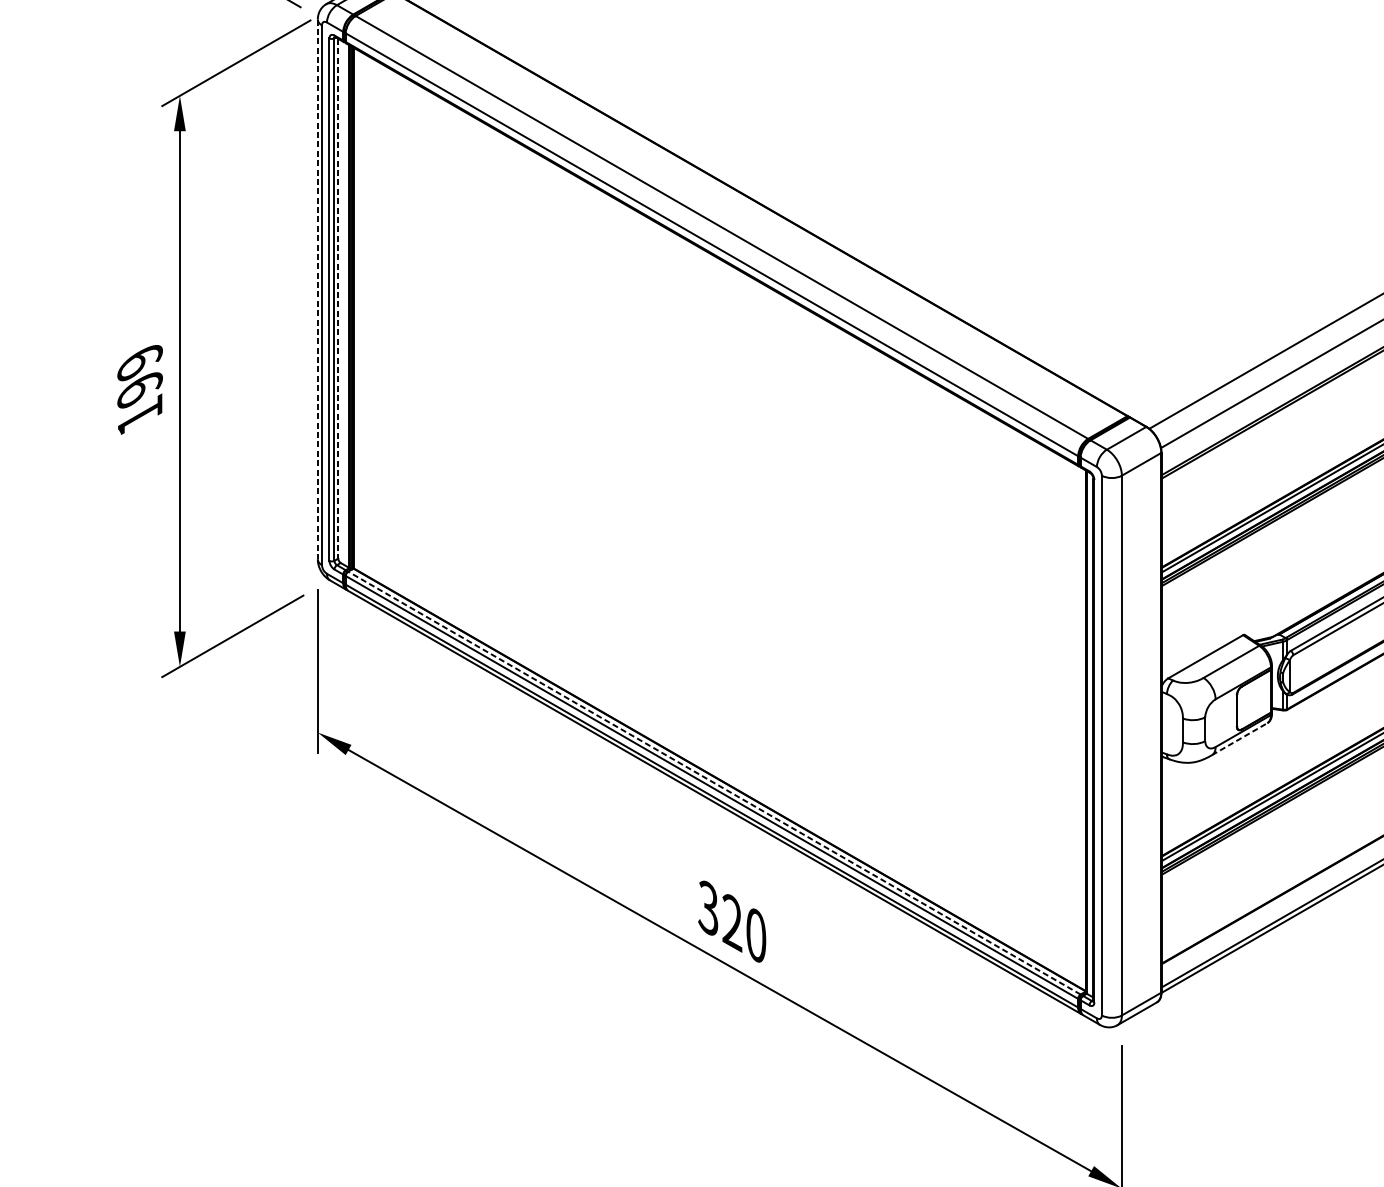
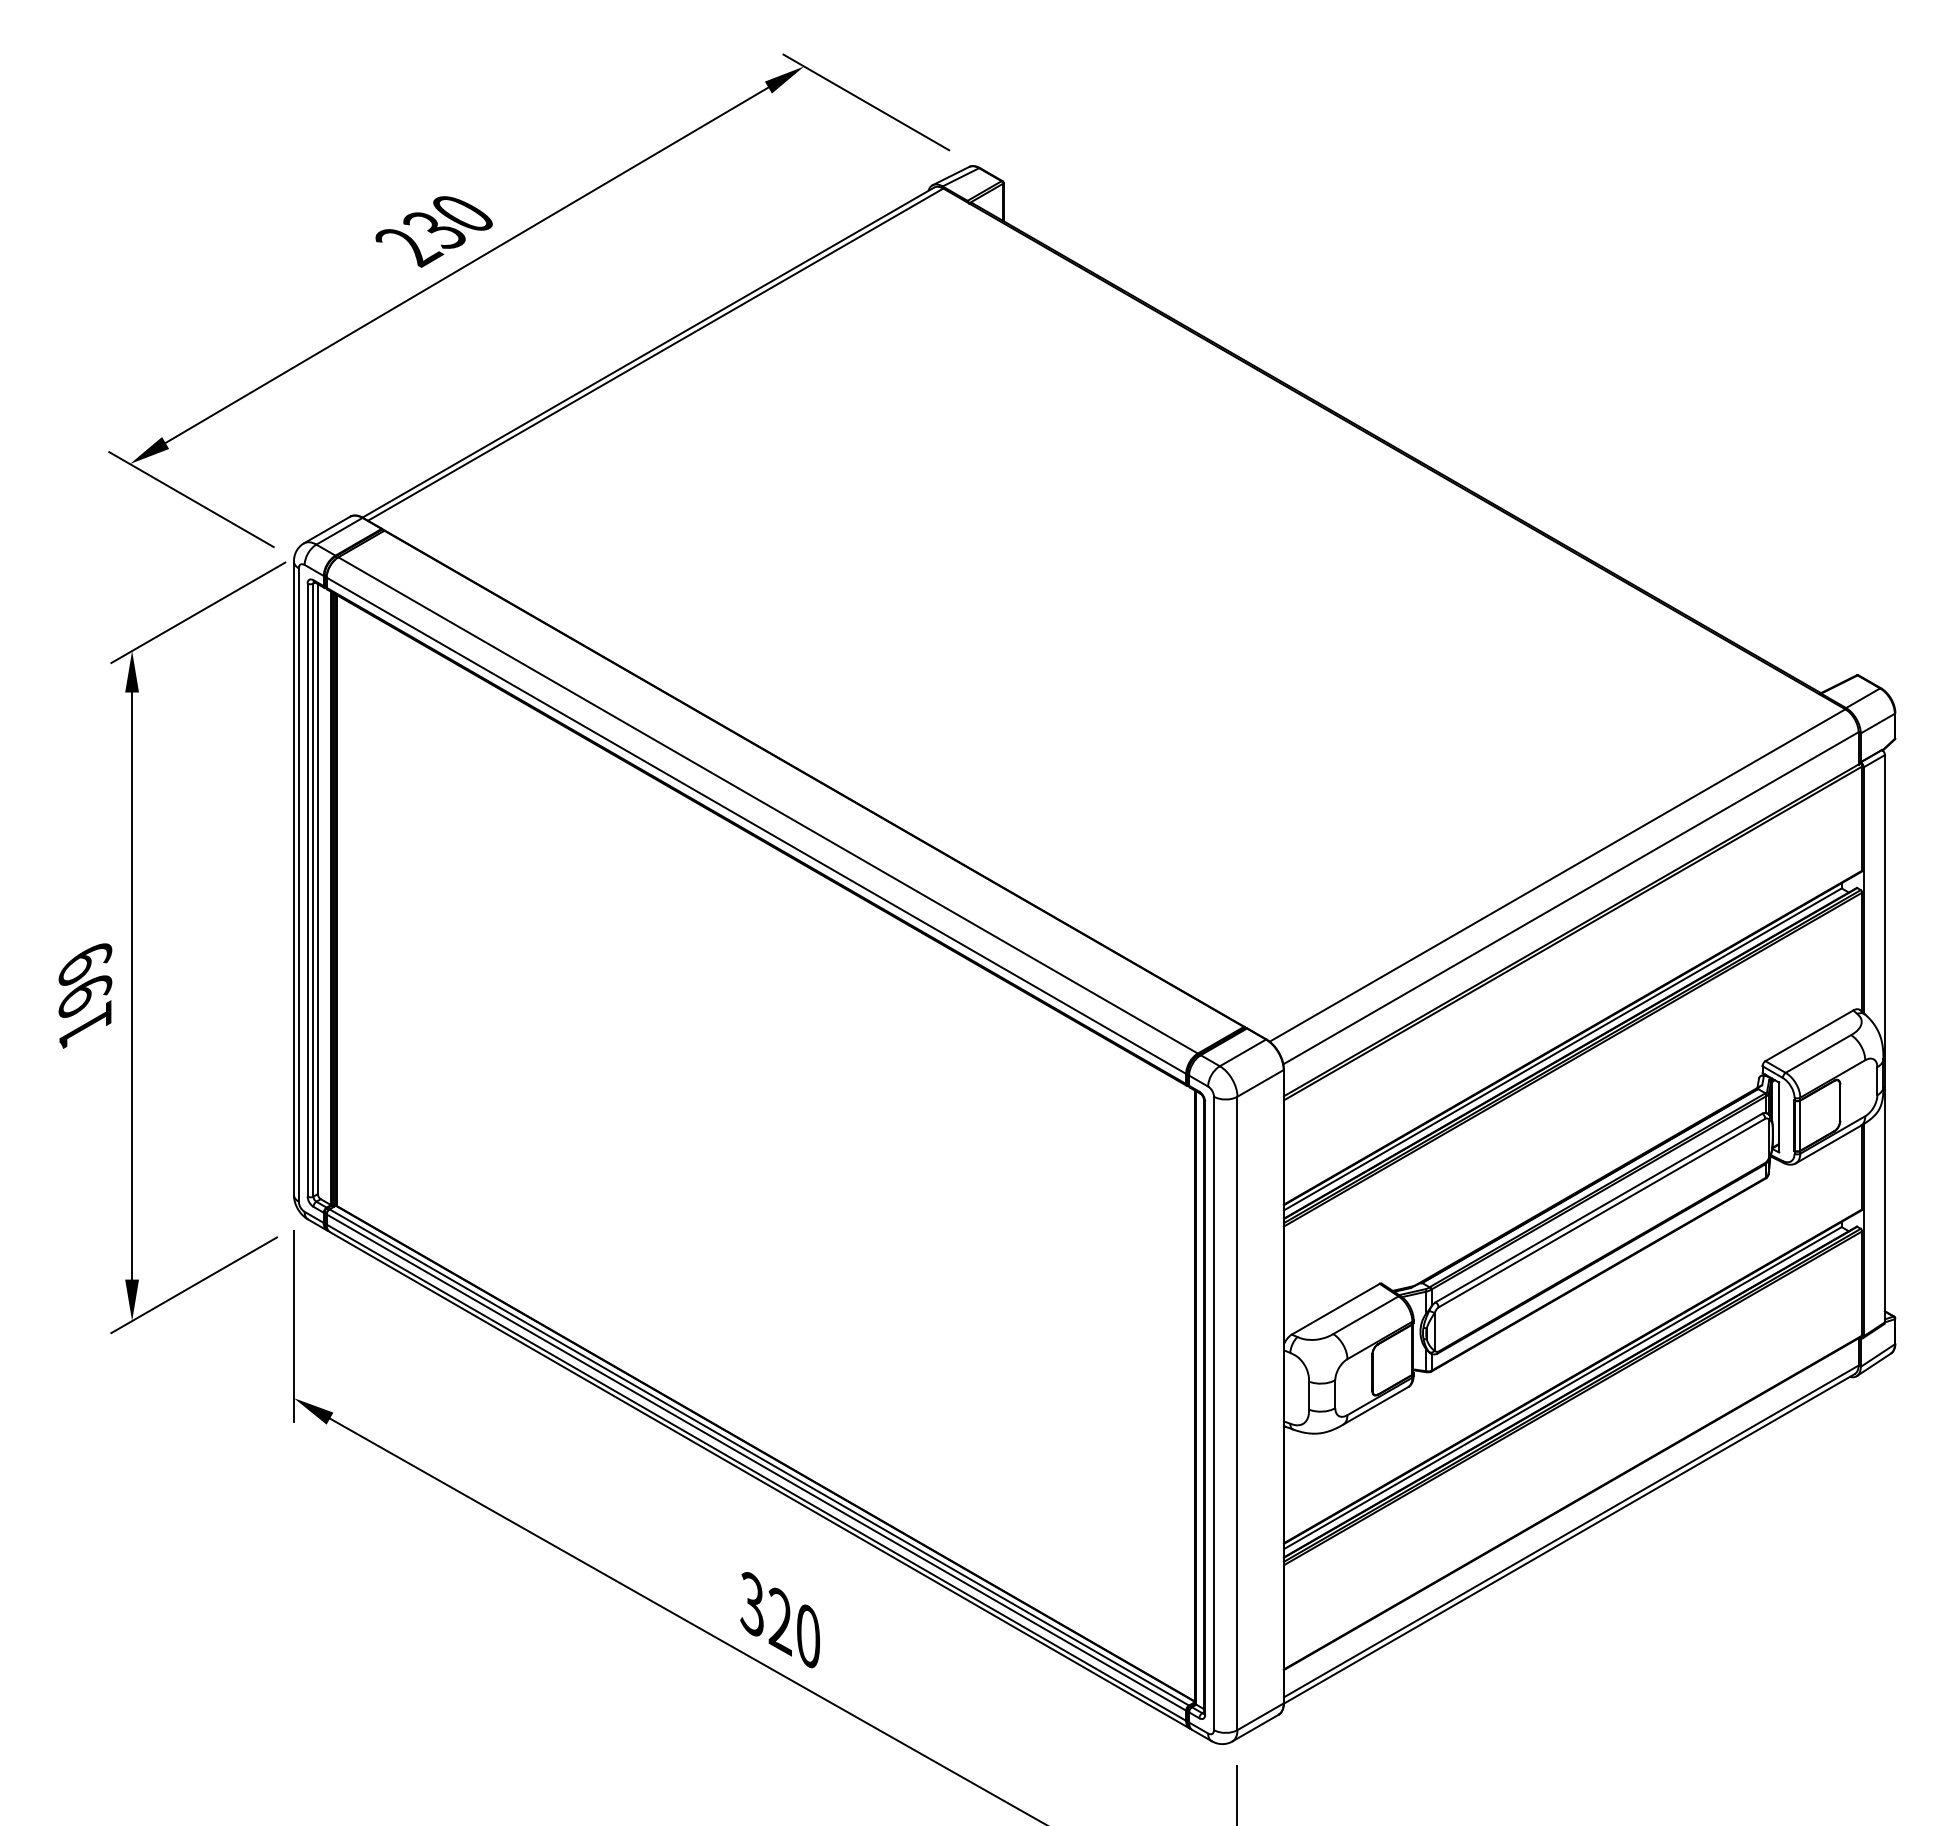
line: (317, 289) -> (293, 878), dashed -> solid
line: (337, 299) -> (317, 889), dashed -> solid
line: (1239, 738) -> (1375, 1405), dashed -> solid
line: (713, 783) -> (758, 1457), dashed -> solid

